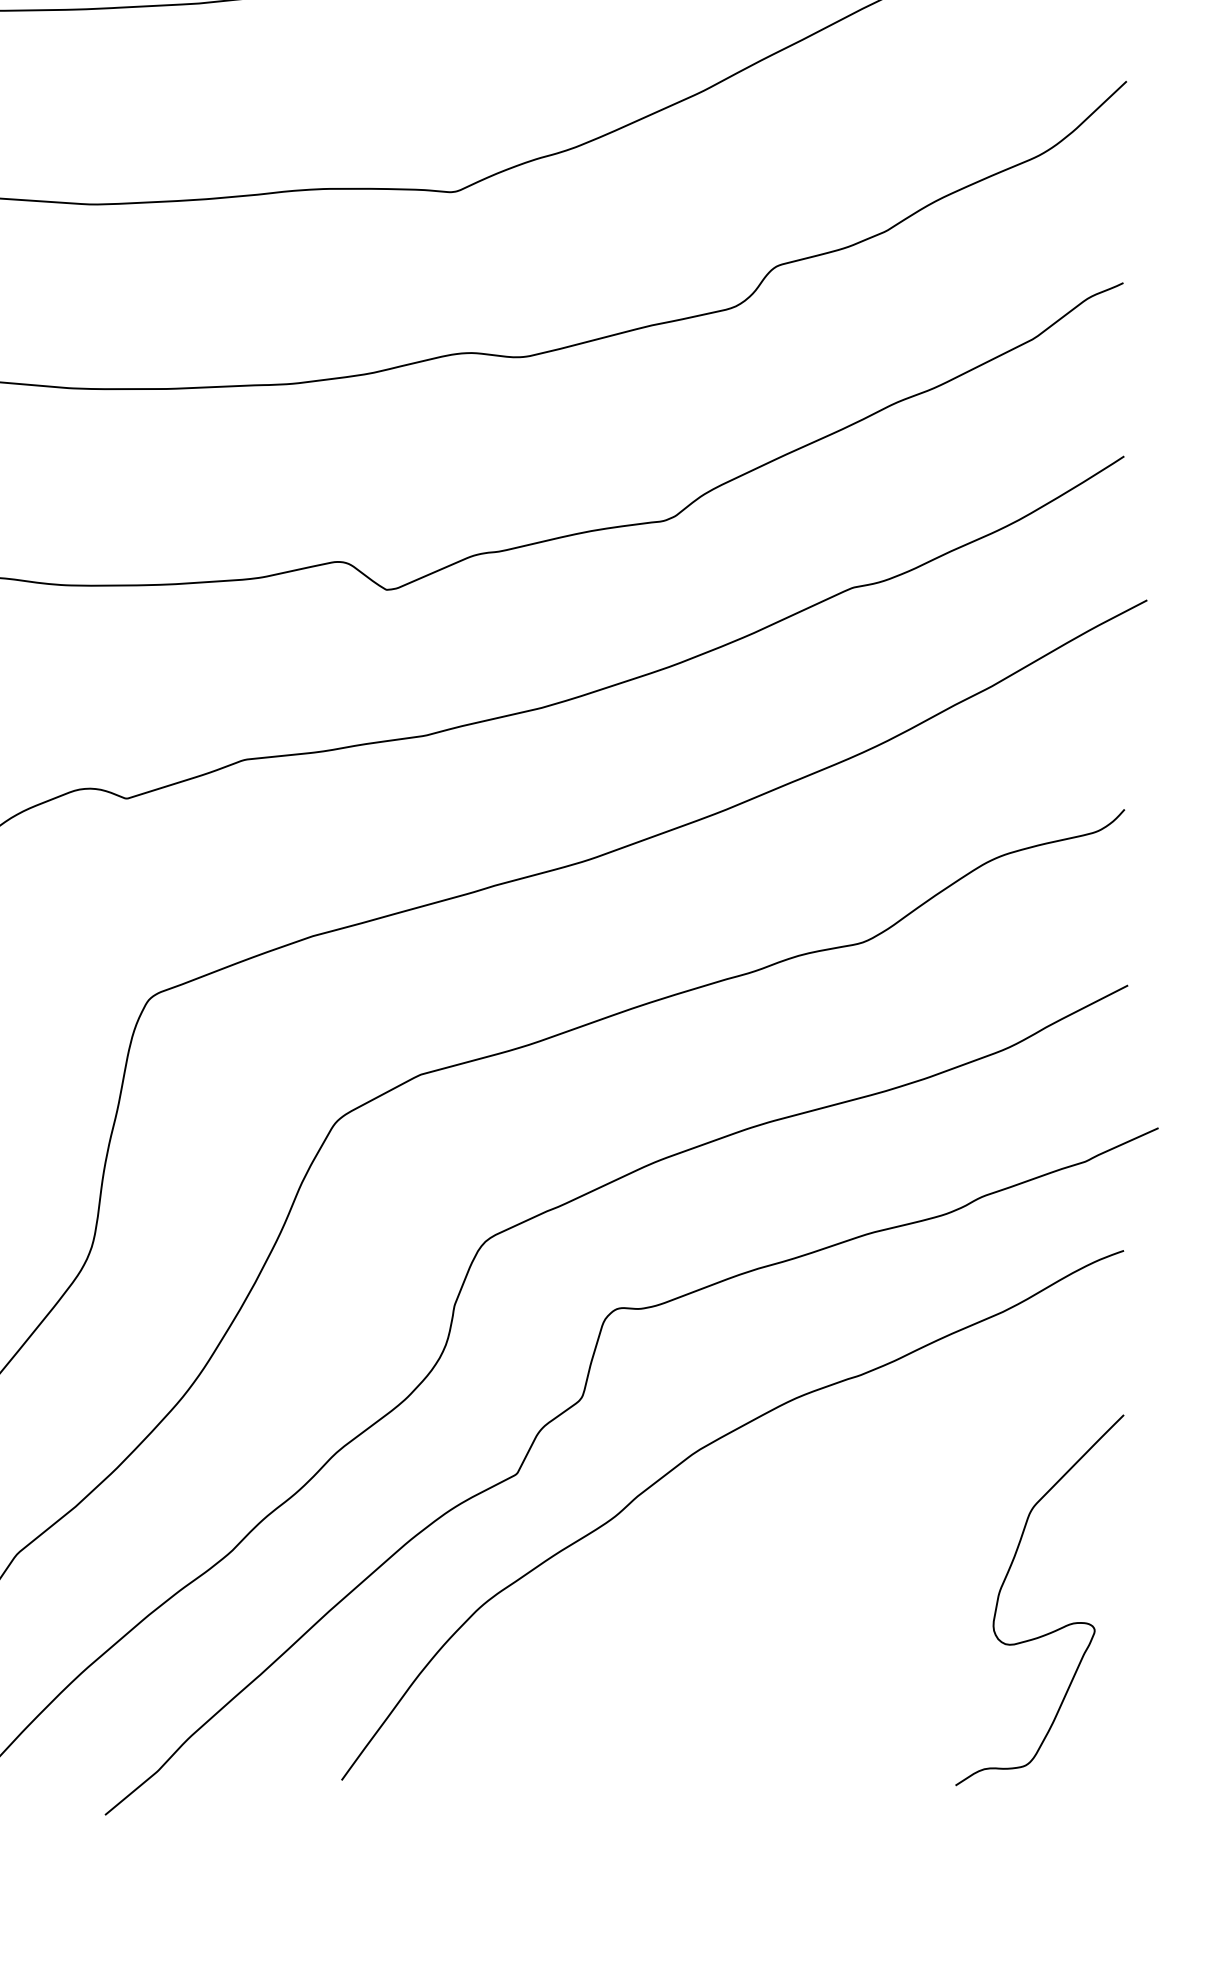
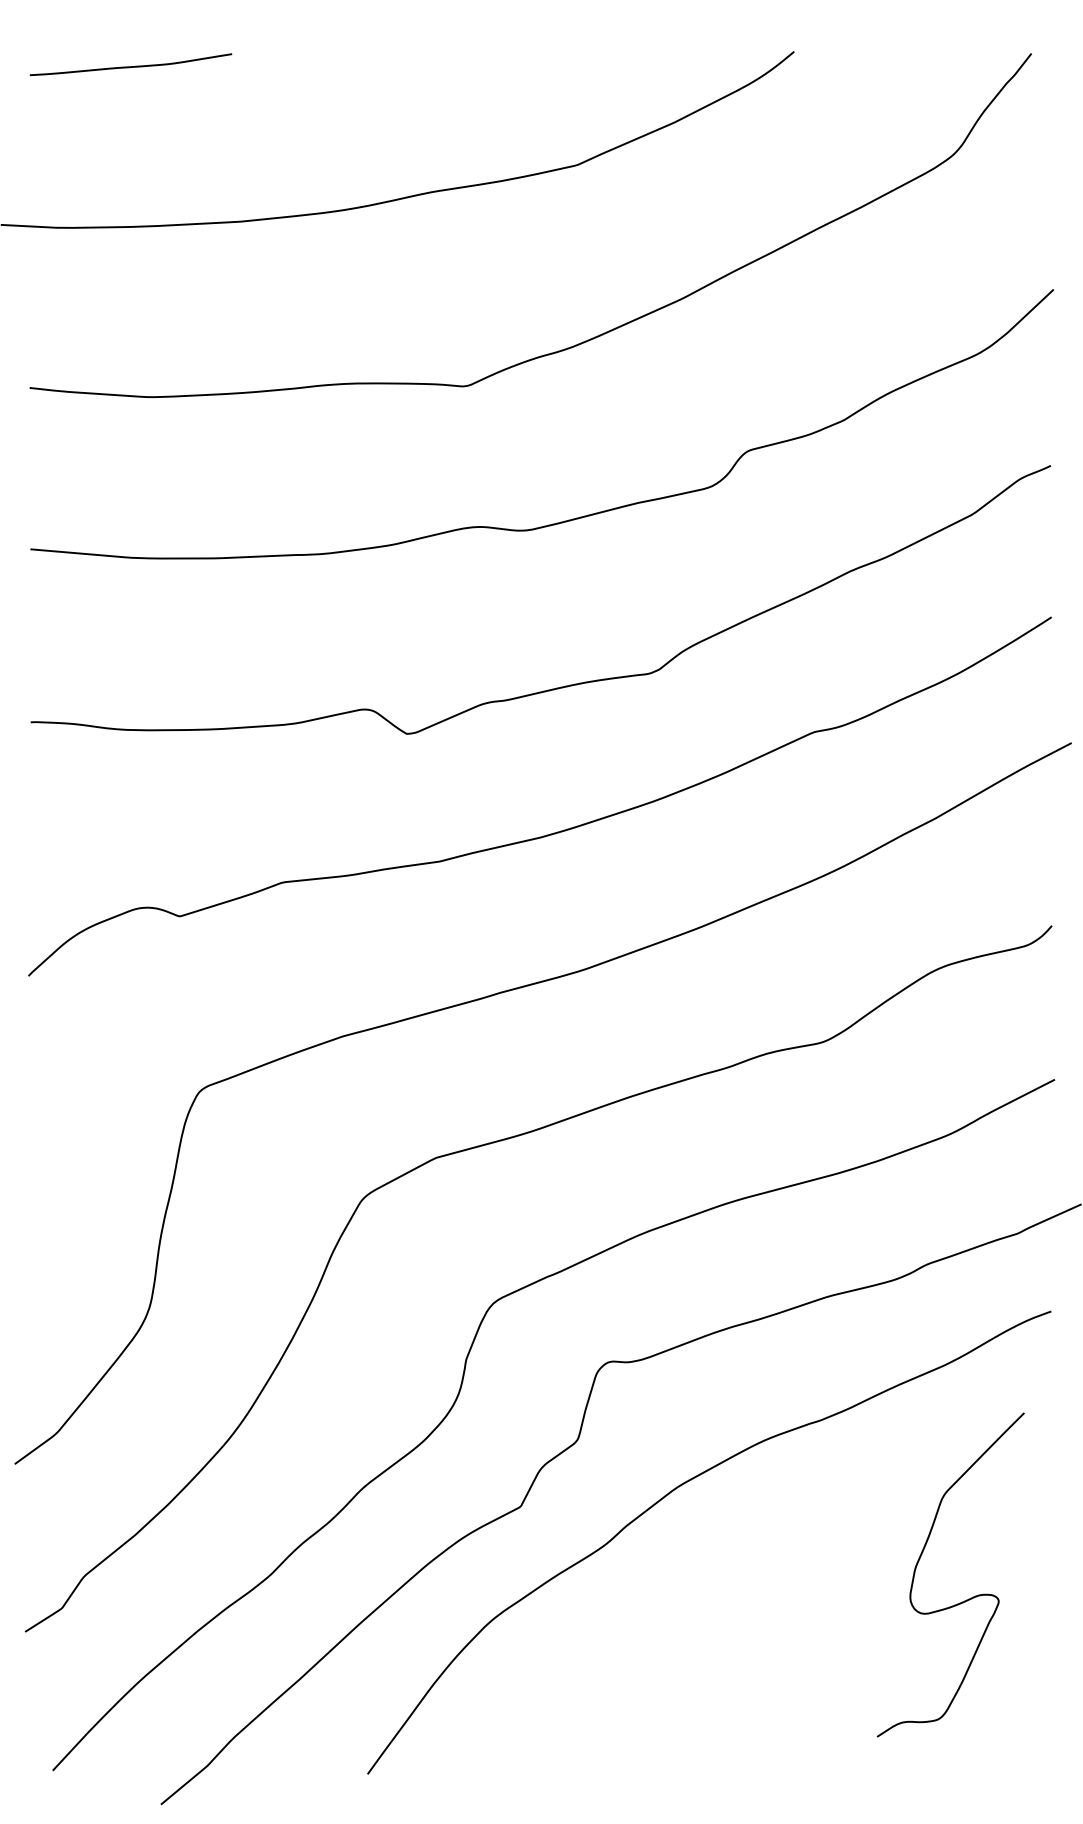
curve: (1049, 1631) -> (959, 1602), moved

